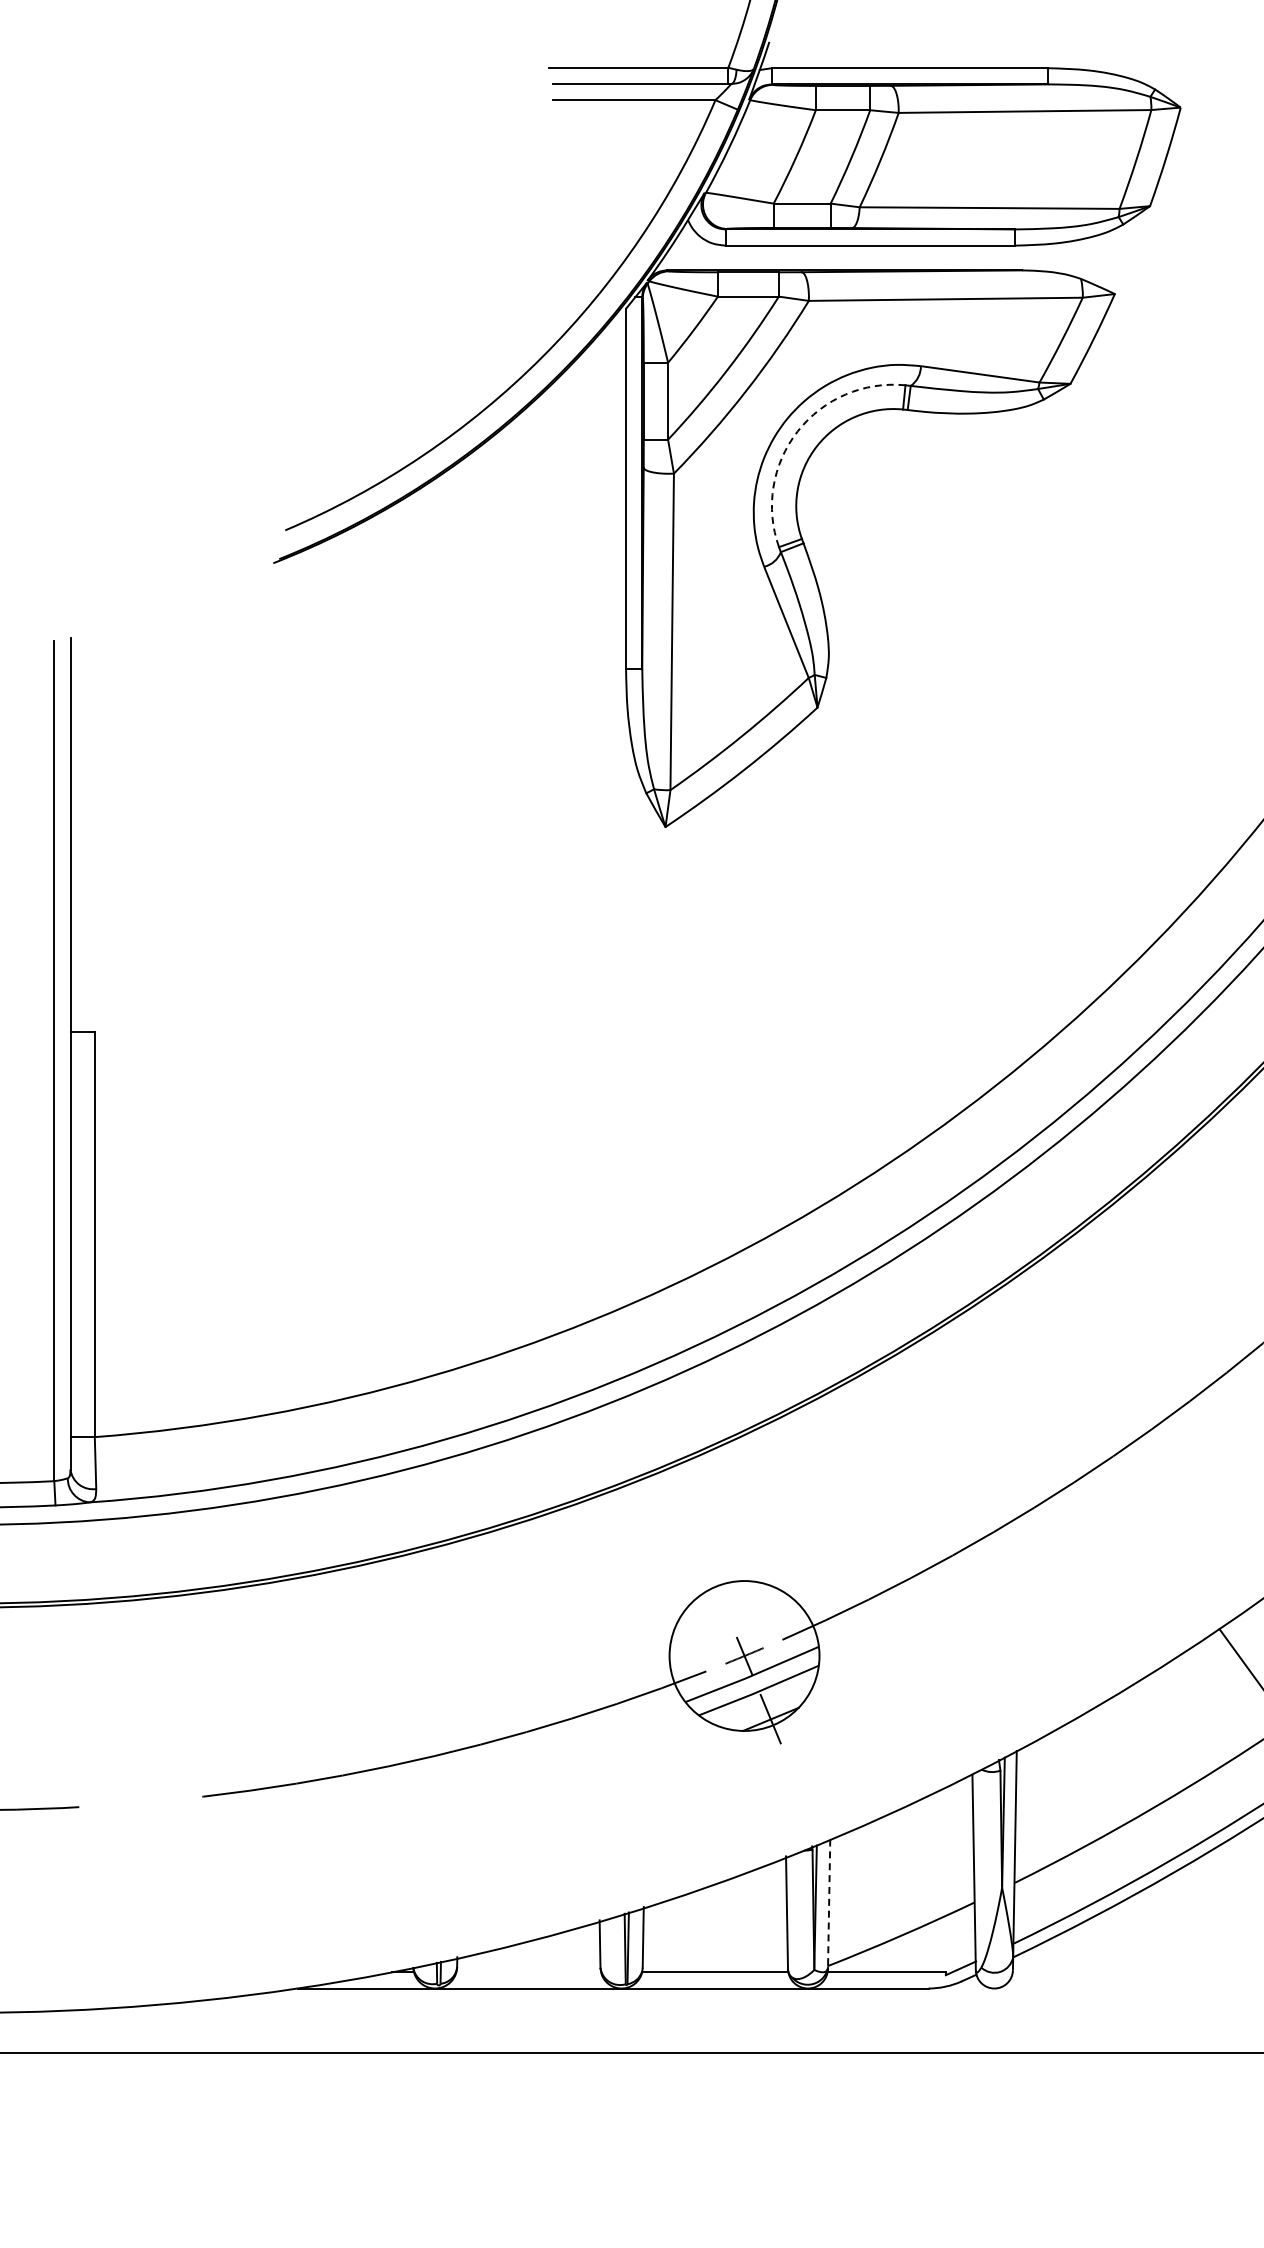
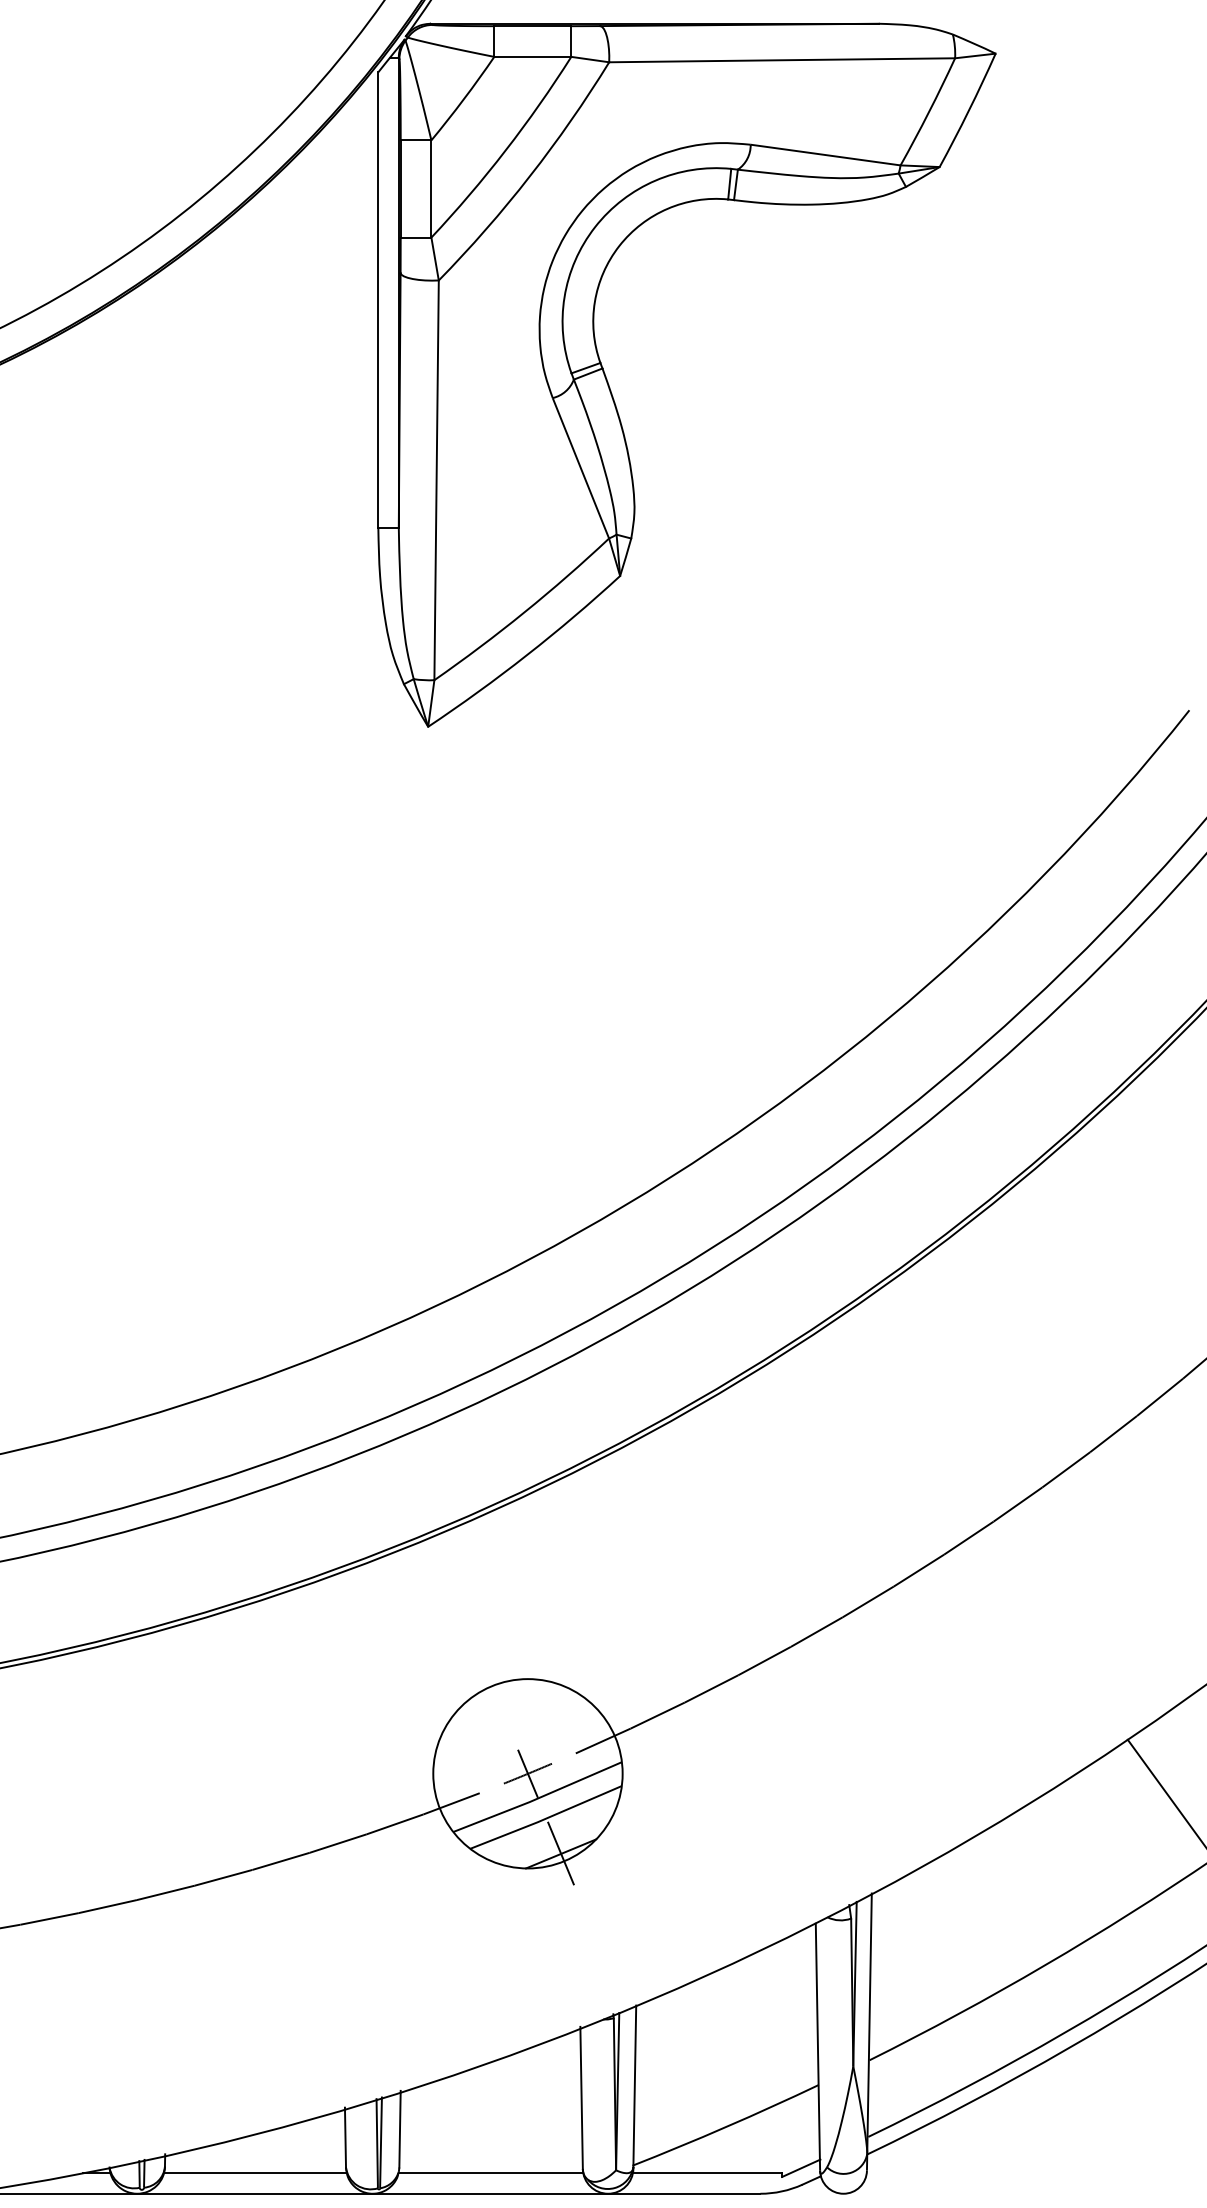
arc: (797, 431) -> (594, 227), dashed -> solid
line: (829, 1903) -> (635, 2086), dashed -> solid
line: (528, 1972) -> (255, 2173), added

